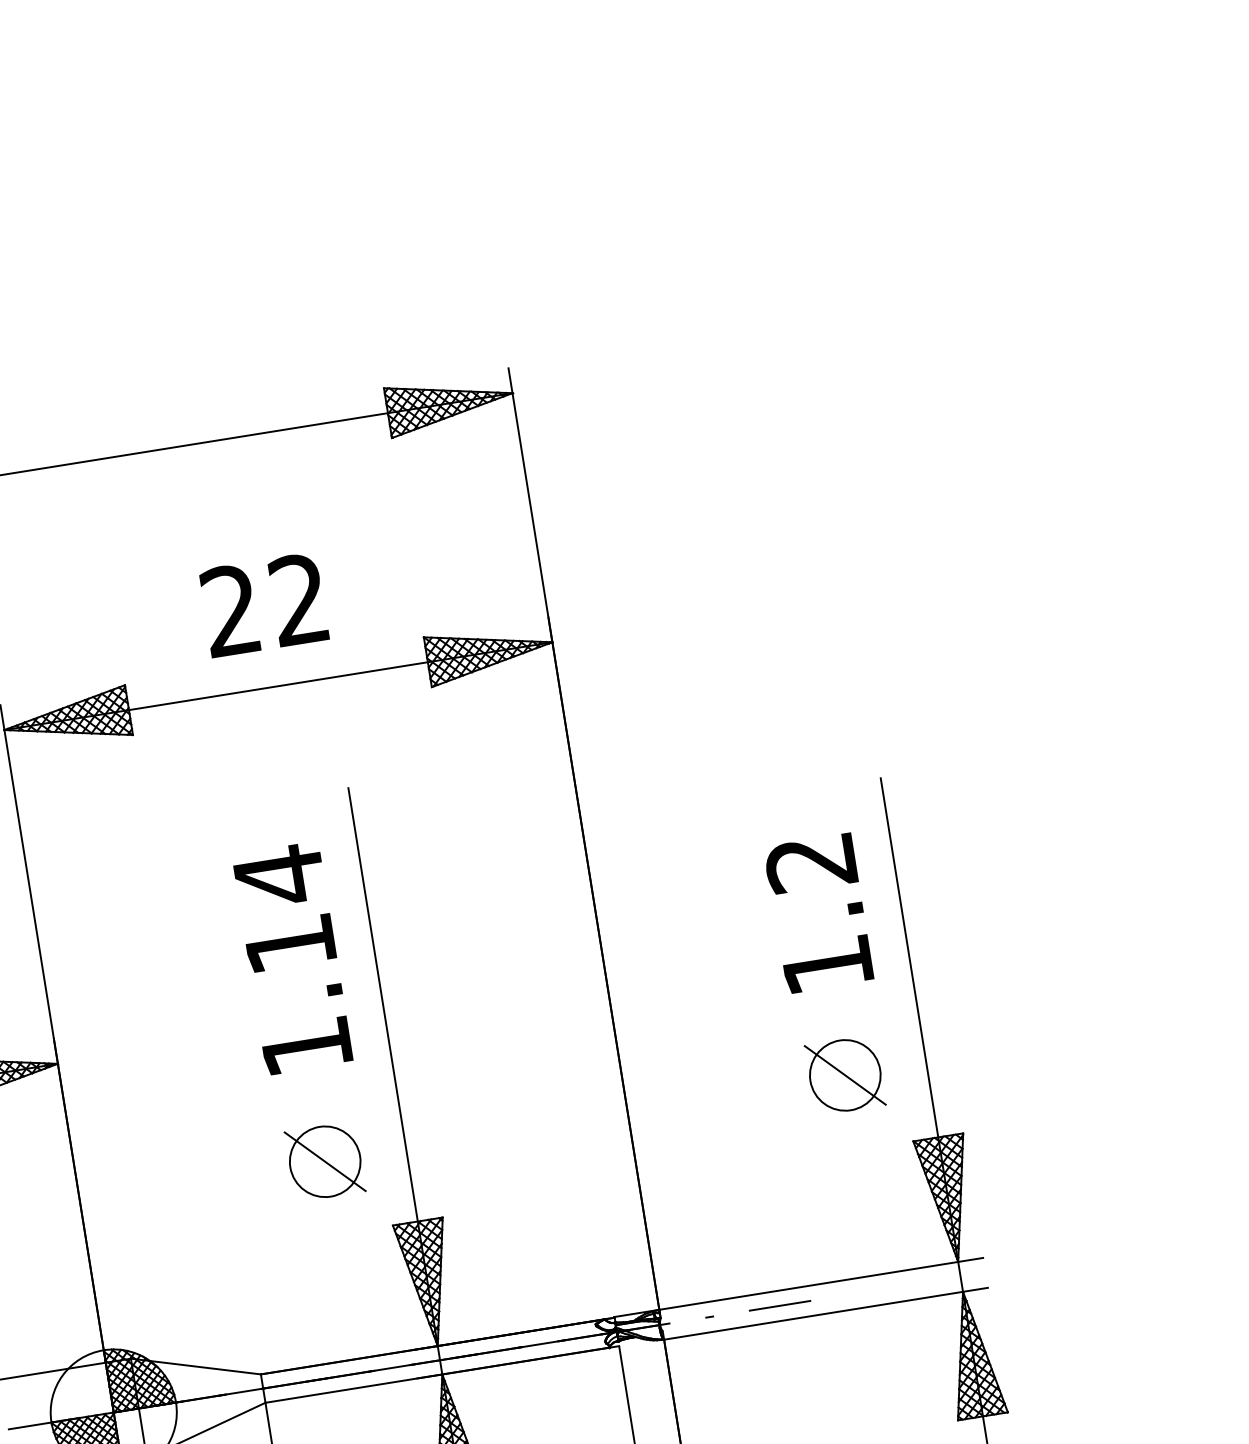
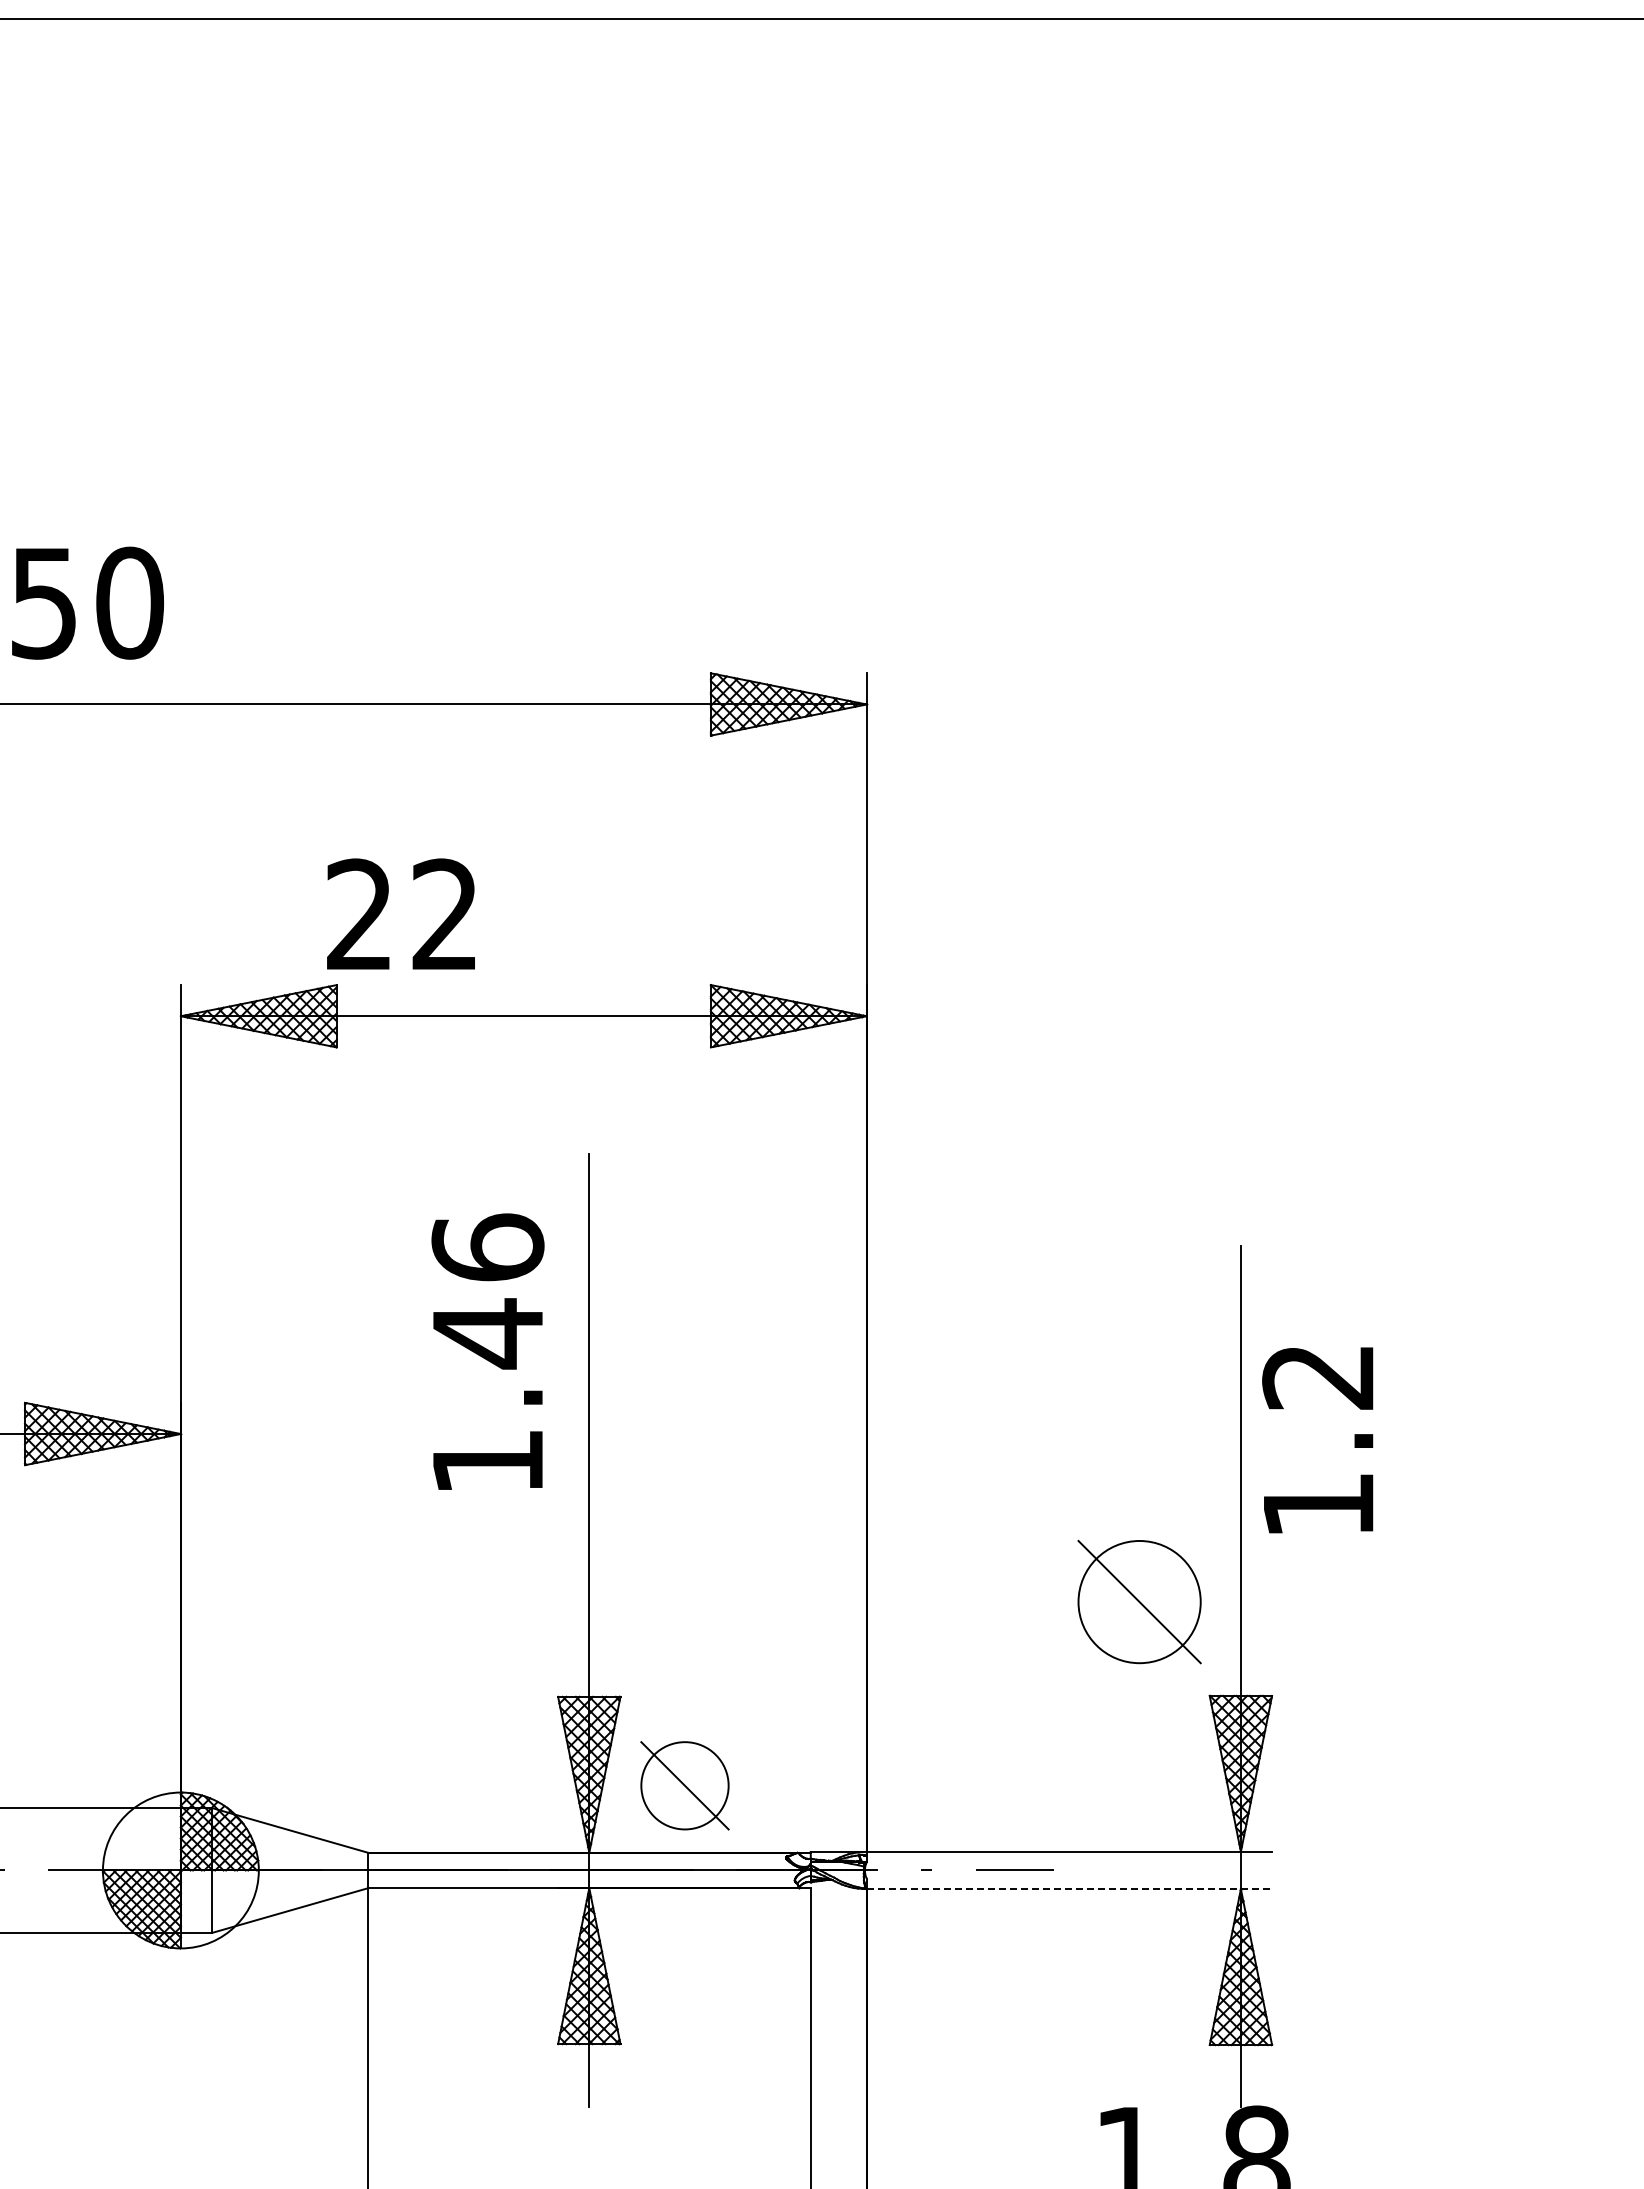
text: (263, 604) -> (400, 913), moved
text: (284, 909) -> (487, 1290), 1.14 -> 1.46
text: (818, 913) -> (1317, 1440), moved
part: (845, 1074) -> (1139, 1601), size x1.4
part: (324, 1161) -> (684, 1785), moved
line: (826, 1314) -> (1069, 1889), solid -> dashed

